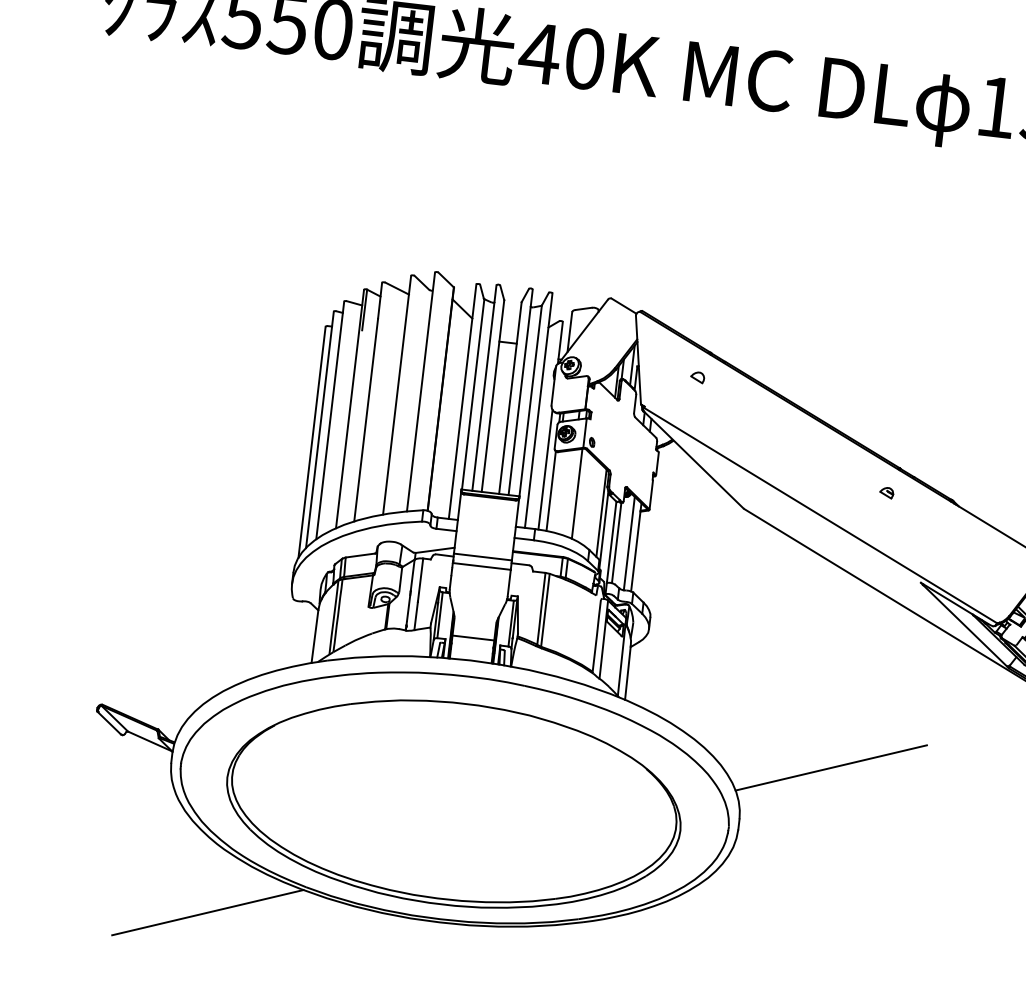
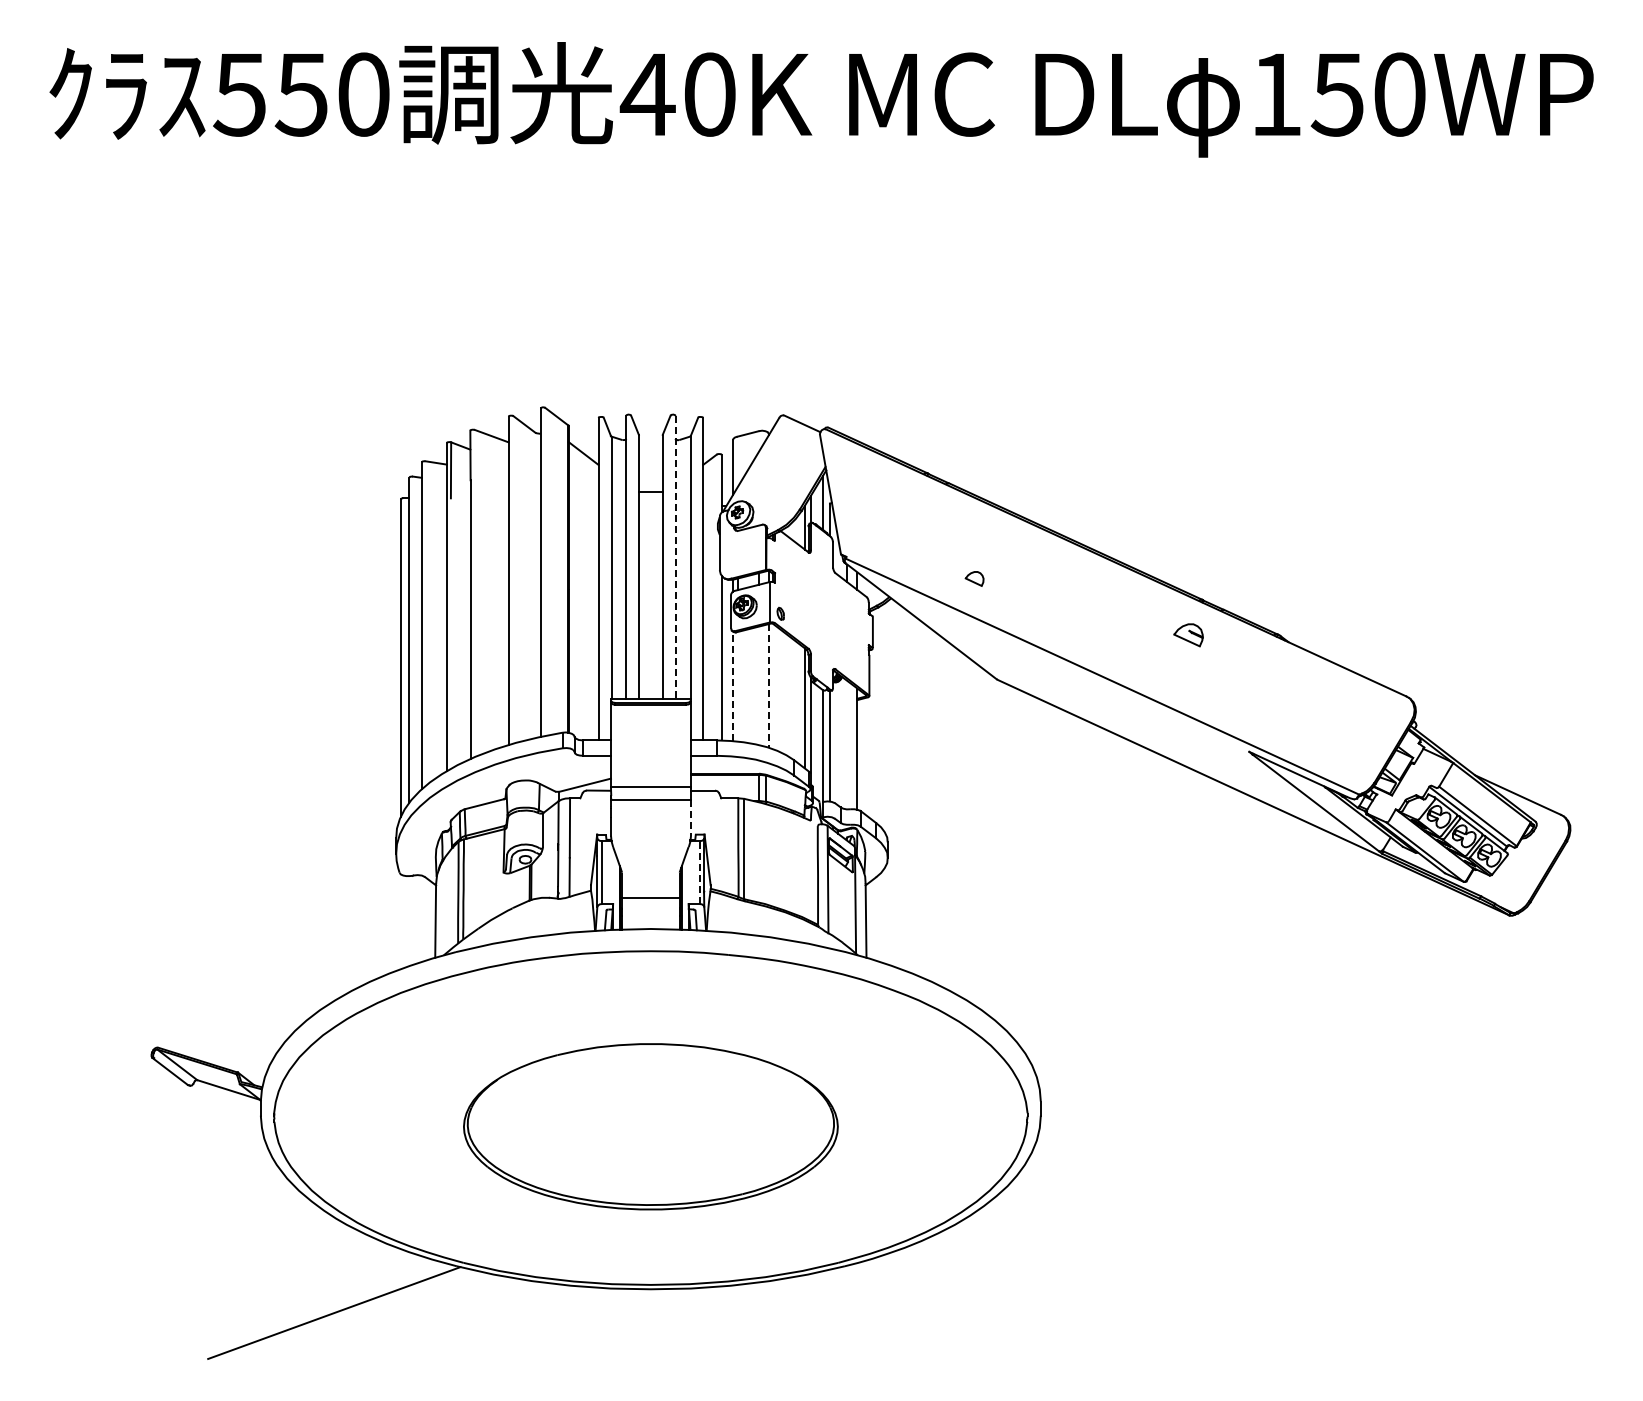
part: (697, 377) -> (974, 578), moved
line: (520, 392) -> (675, 557), solid -> dashed
line: (550, 491) -> (732, 686), solid -> dashed
line: (577, 493) -> (768, 685), solid -> dashed
part: (886, 493) -> (1188, 635), size x1.6
line: (629, 543) -> (847, 744), removed
line: (509, 583) -> (690, 818), solid -> dashed
line: (510, 623) -> (699, 872), solid -> dashed
line: (830, 768) -> (1156, 1017), removed
part: (453, 804) -> (650, 1126), size x0.6

